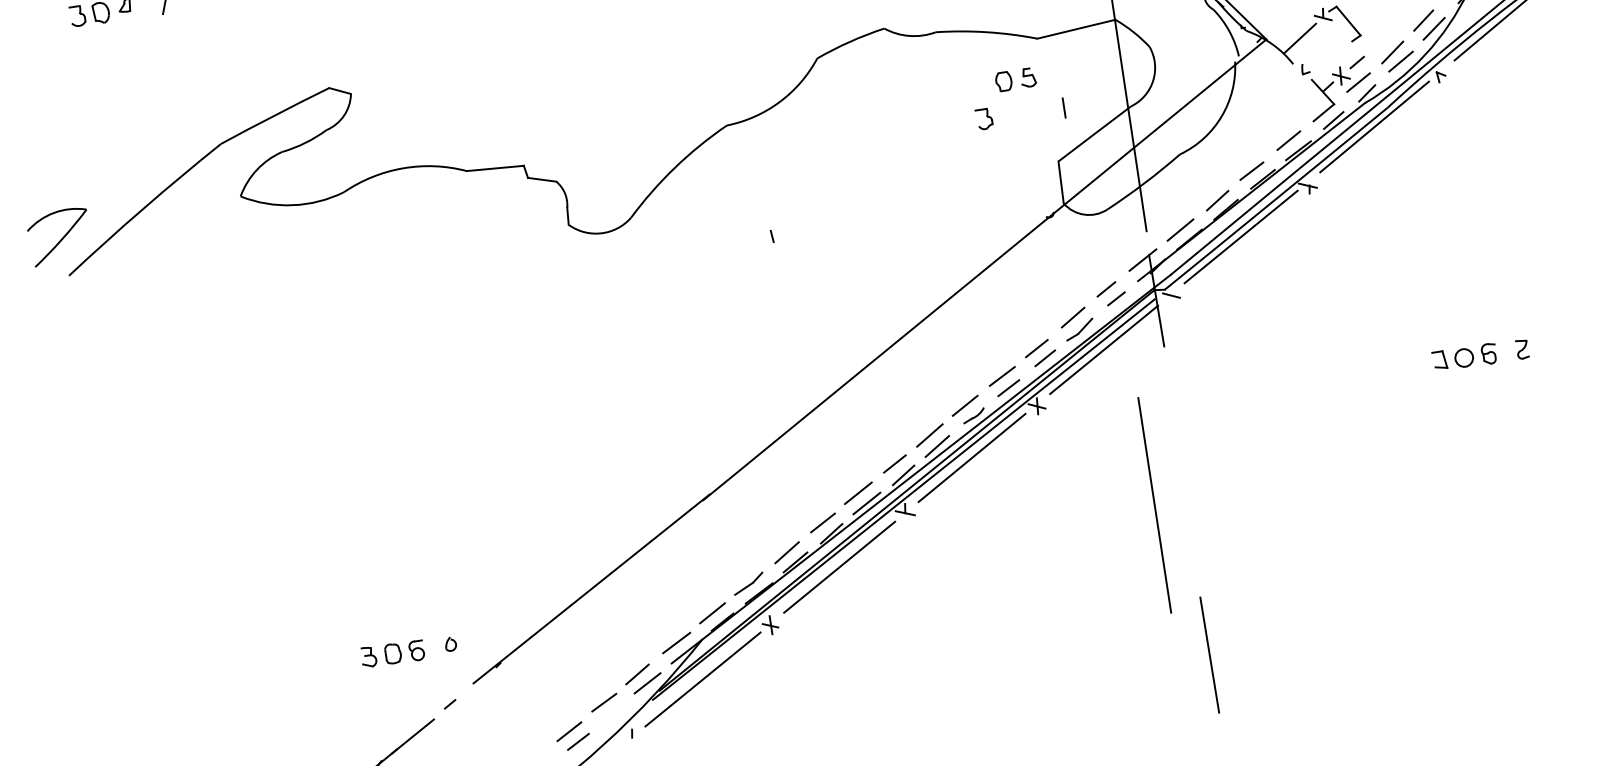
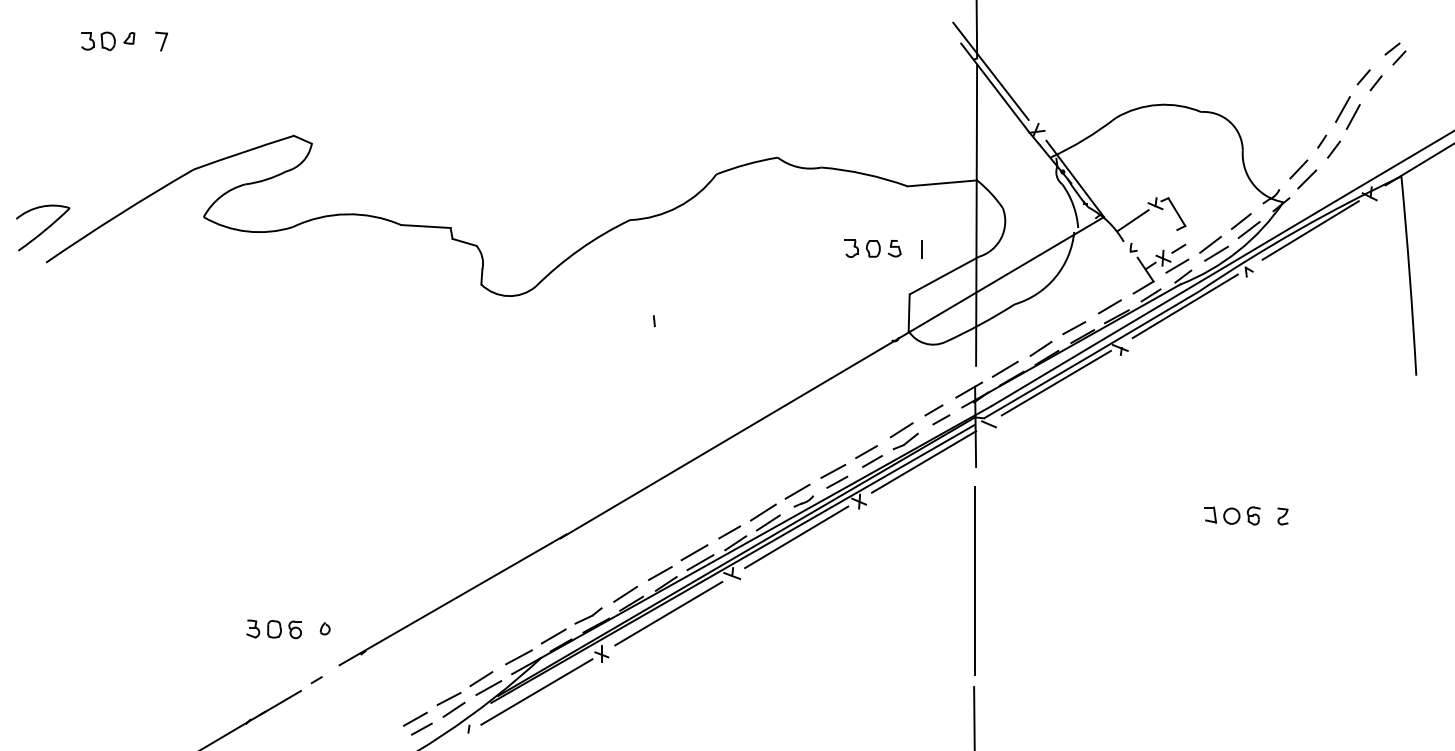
part: (1015, 79) -> (883, 248), moved
line: (1153, 504) -> (974, 580), moved
line: (611, 713) -> (453, 709), added

